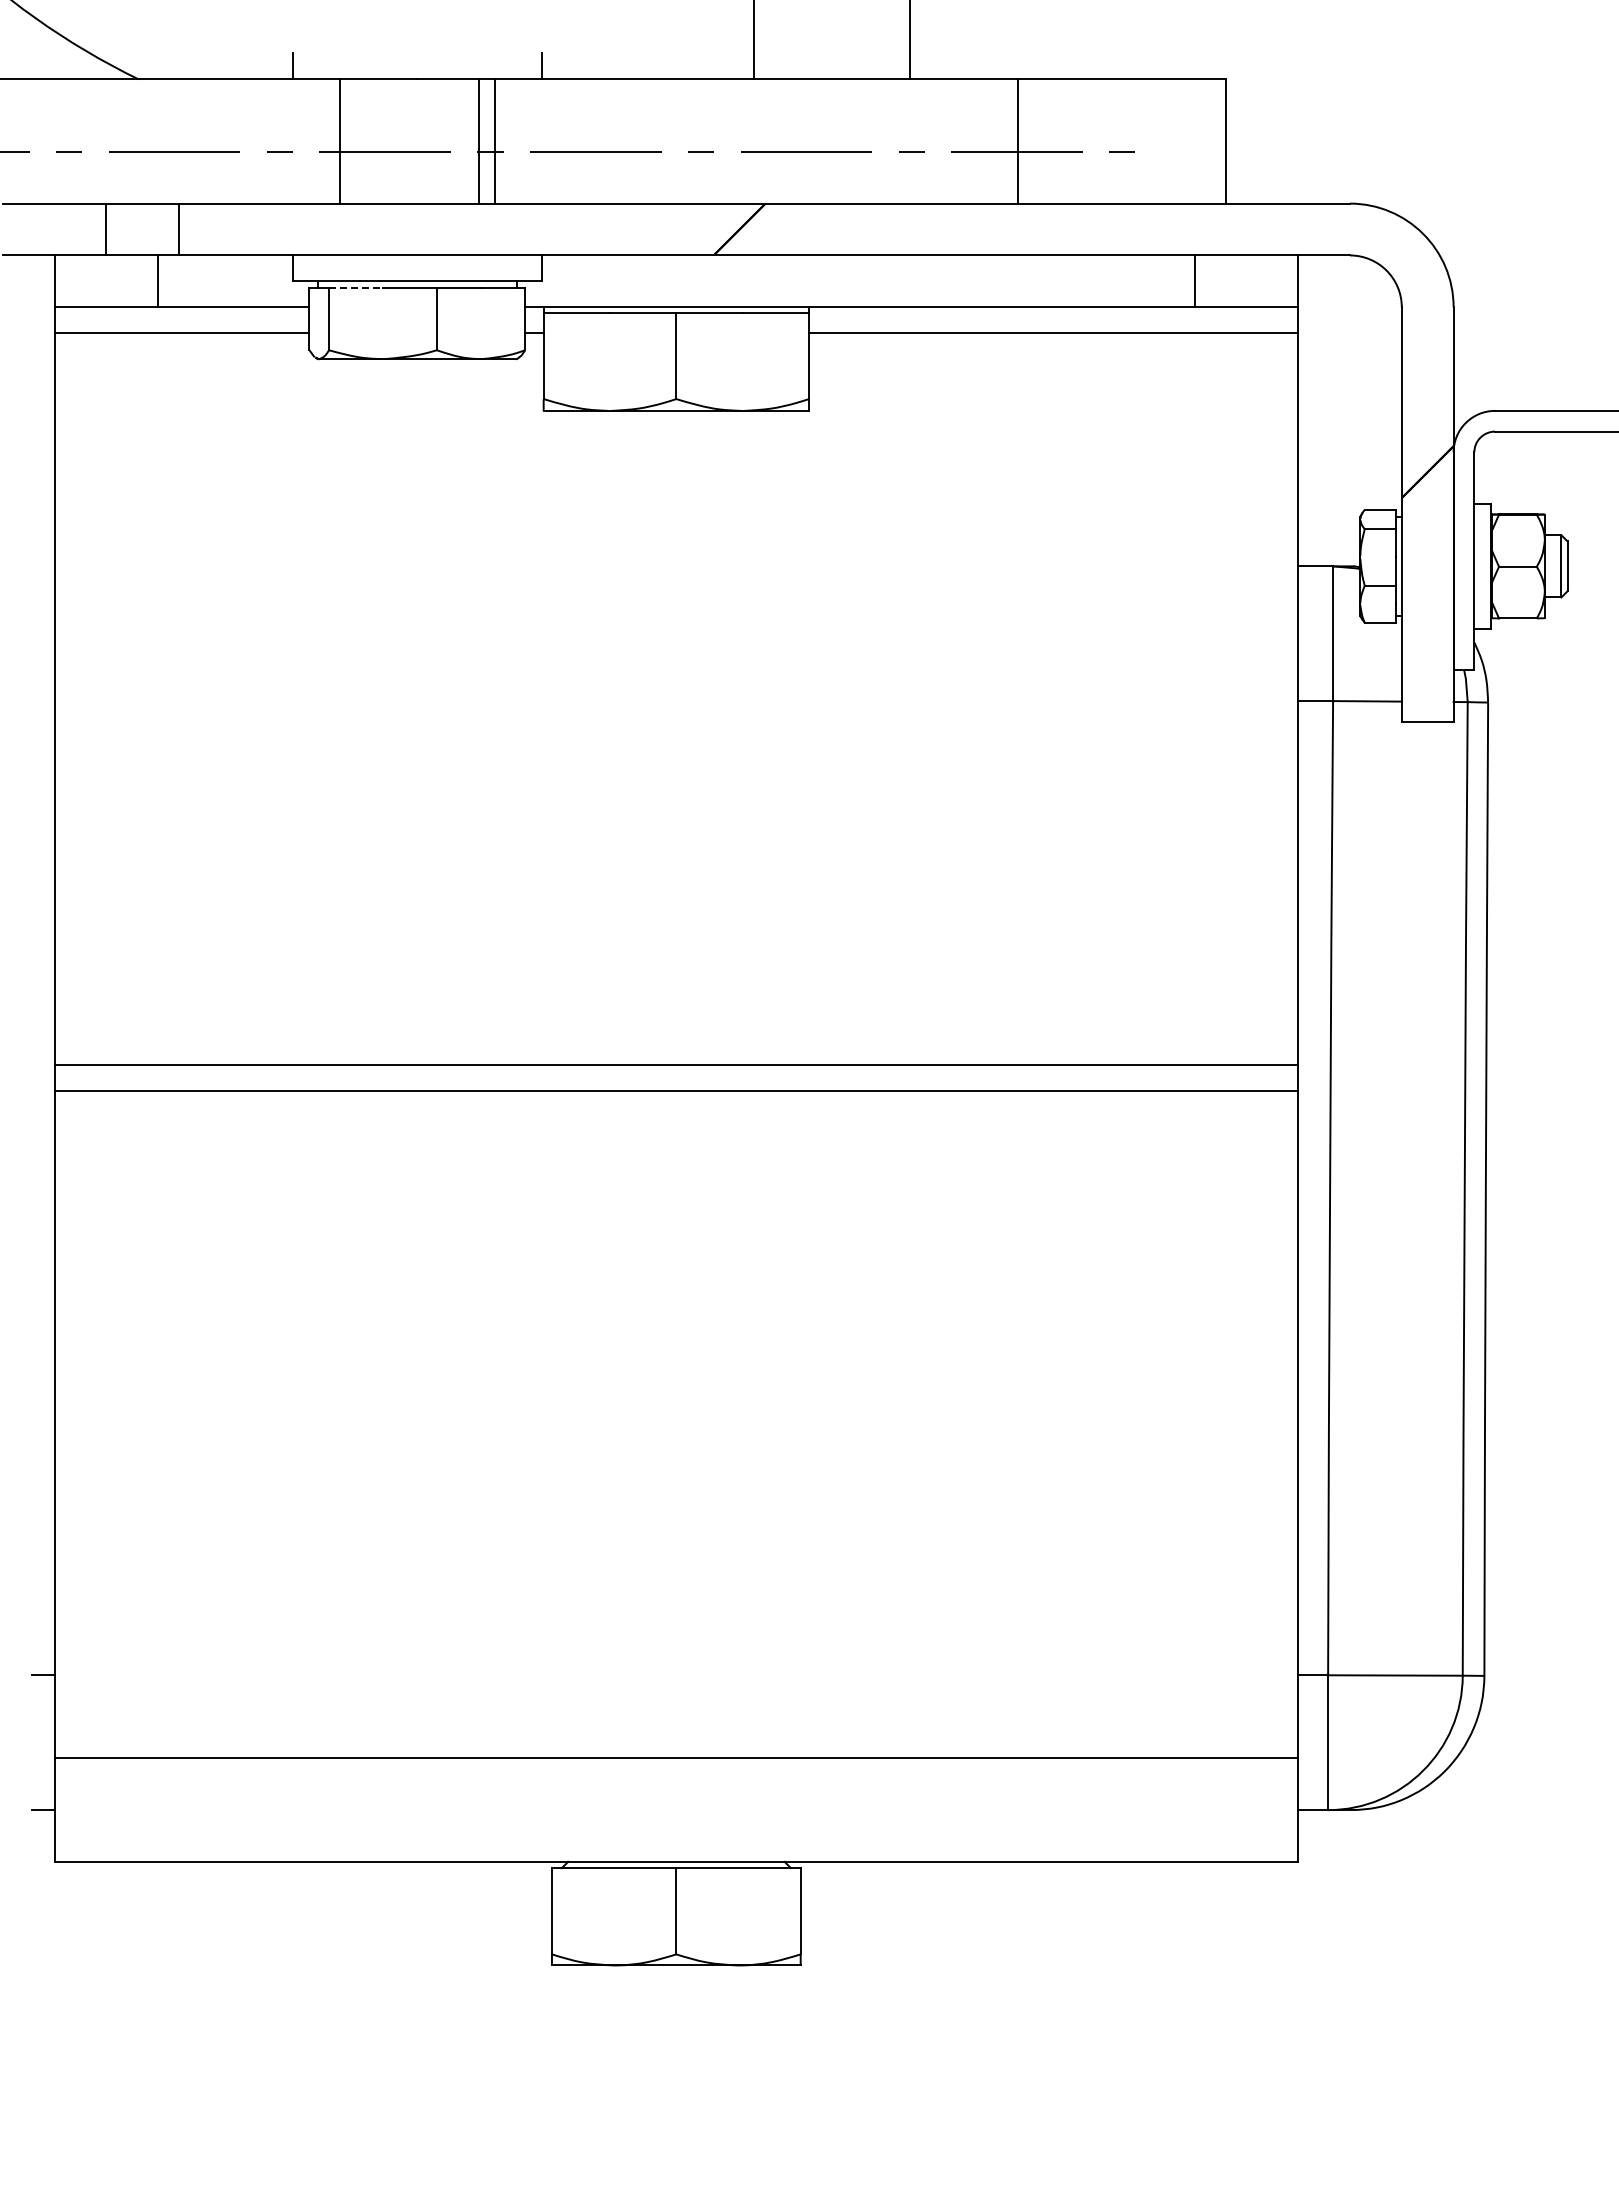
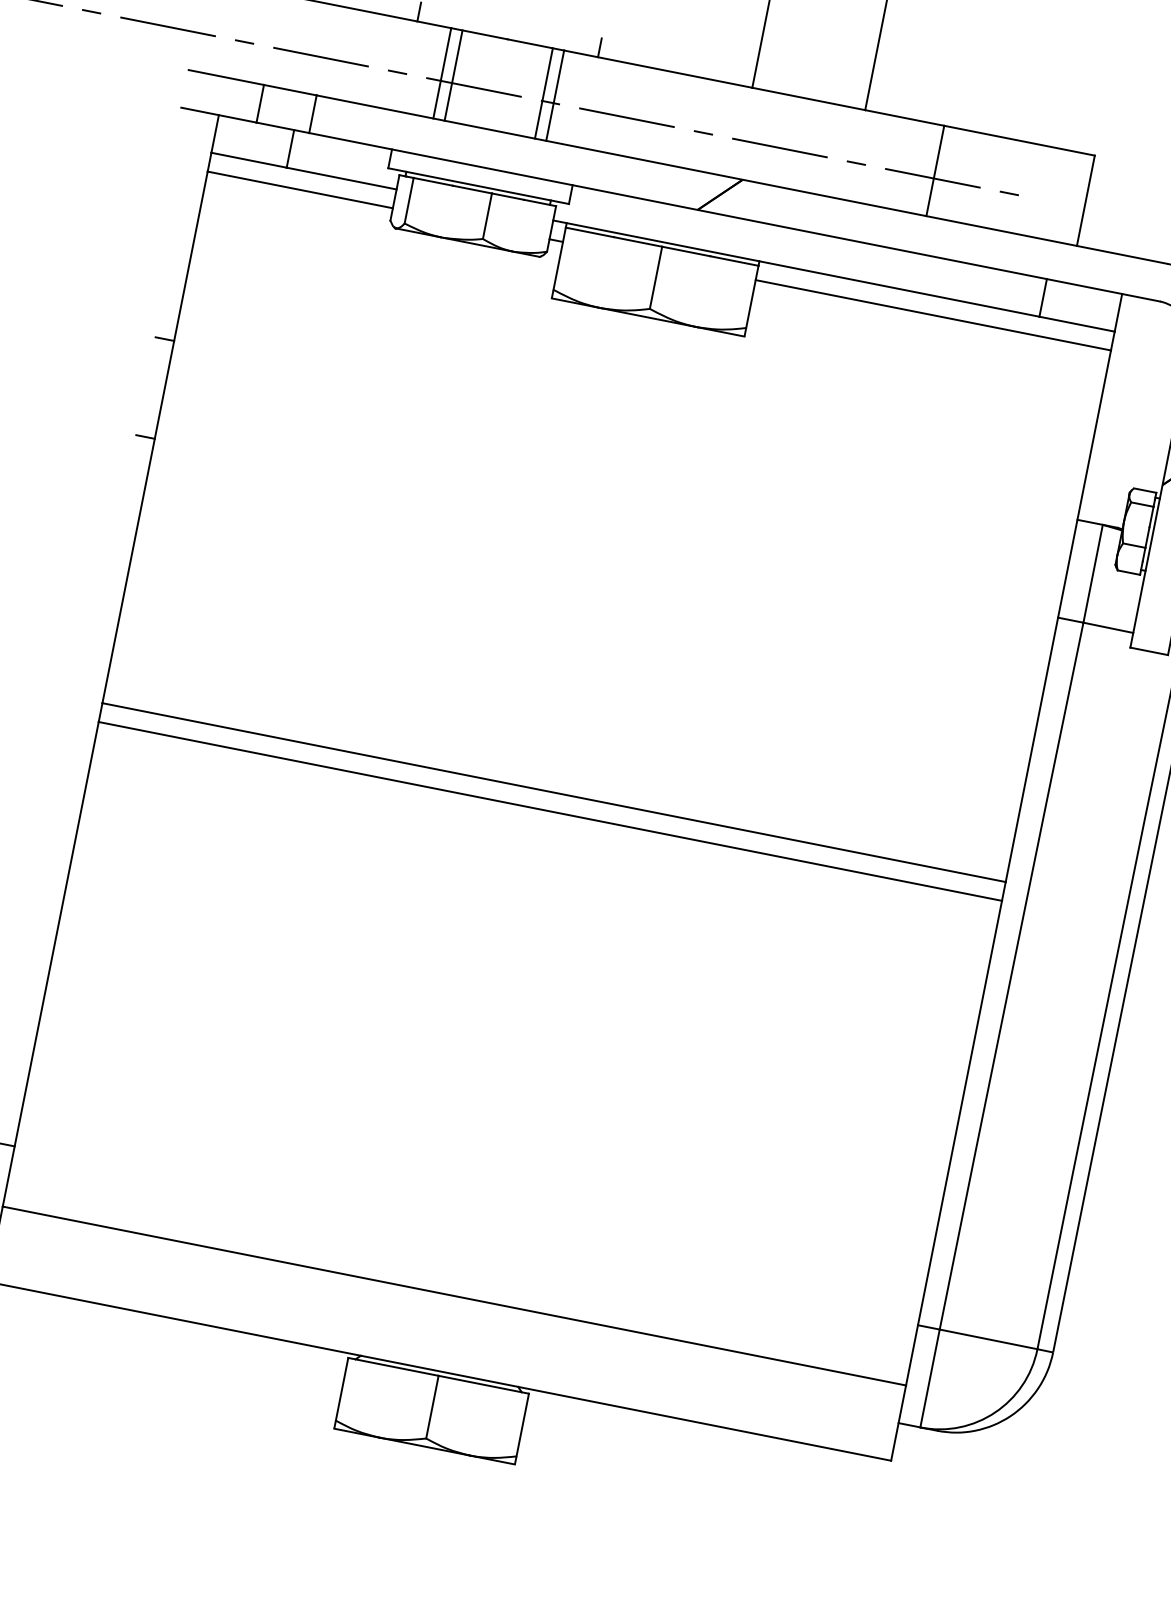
line: (355, 141) -> (453, 75), added
line: (355, 287) -> (432, 181), dashed -> solid
line: (41, 566) -> (164, 339), added
line: (41, 701) -> (145, 437), added

